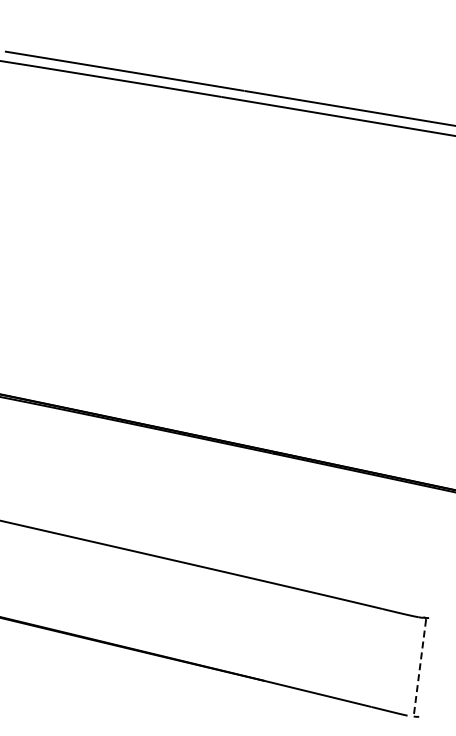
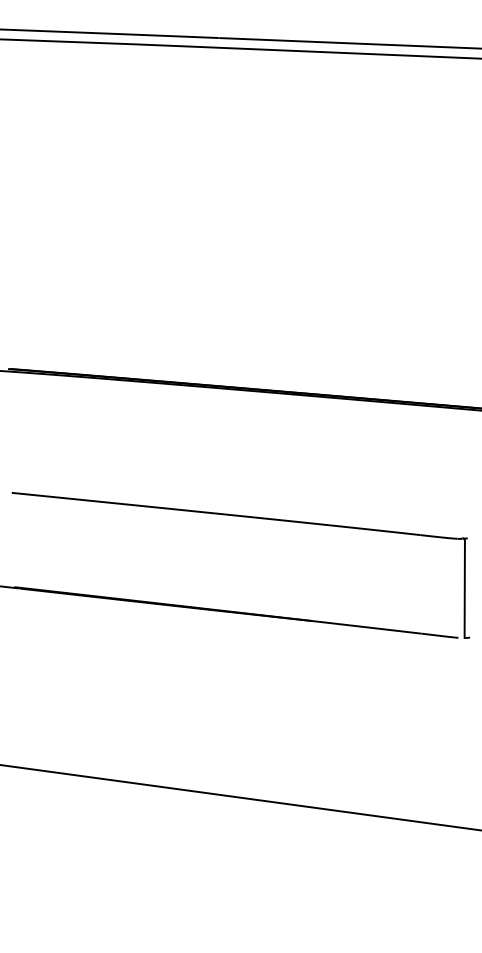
line: (419, 668) -> (464, 589), dashed -> solid

